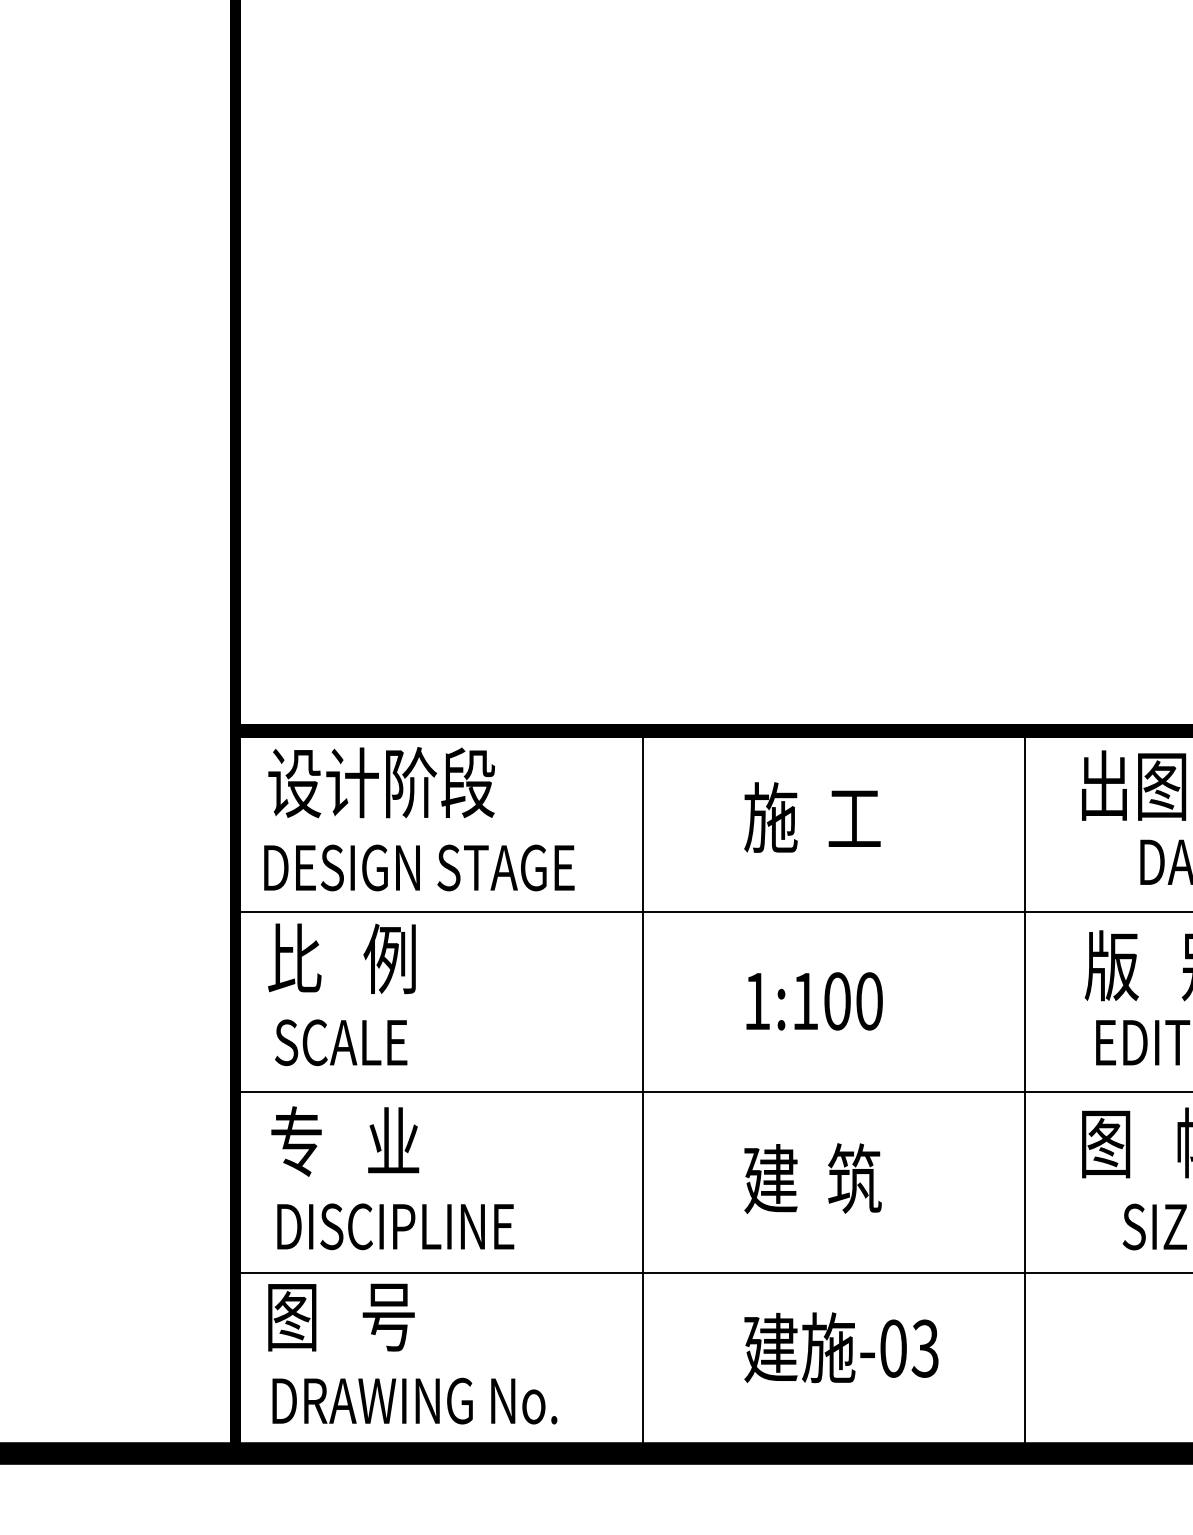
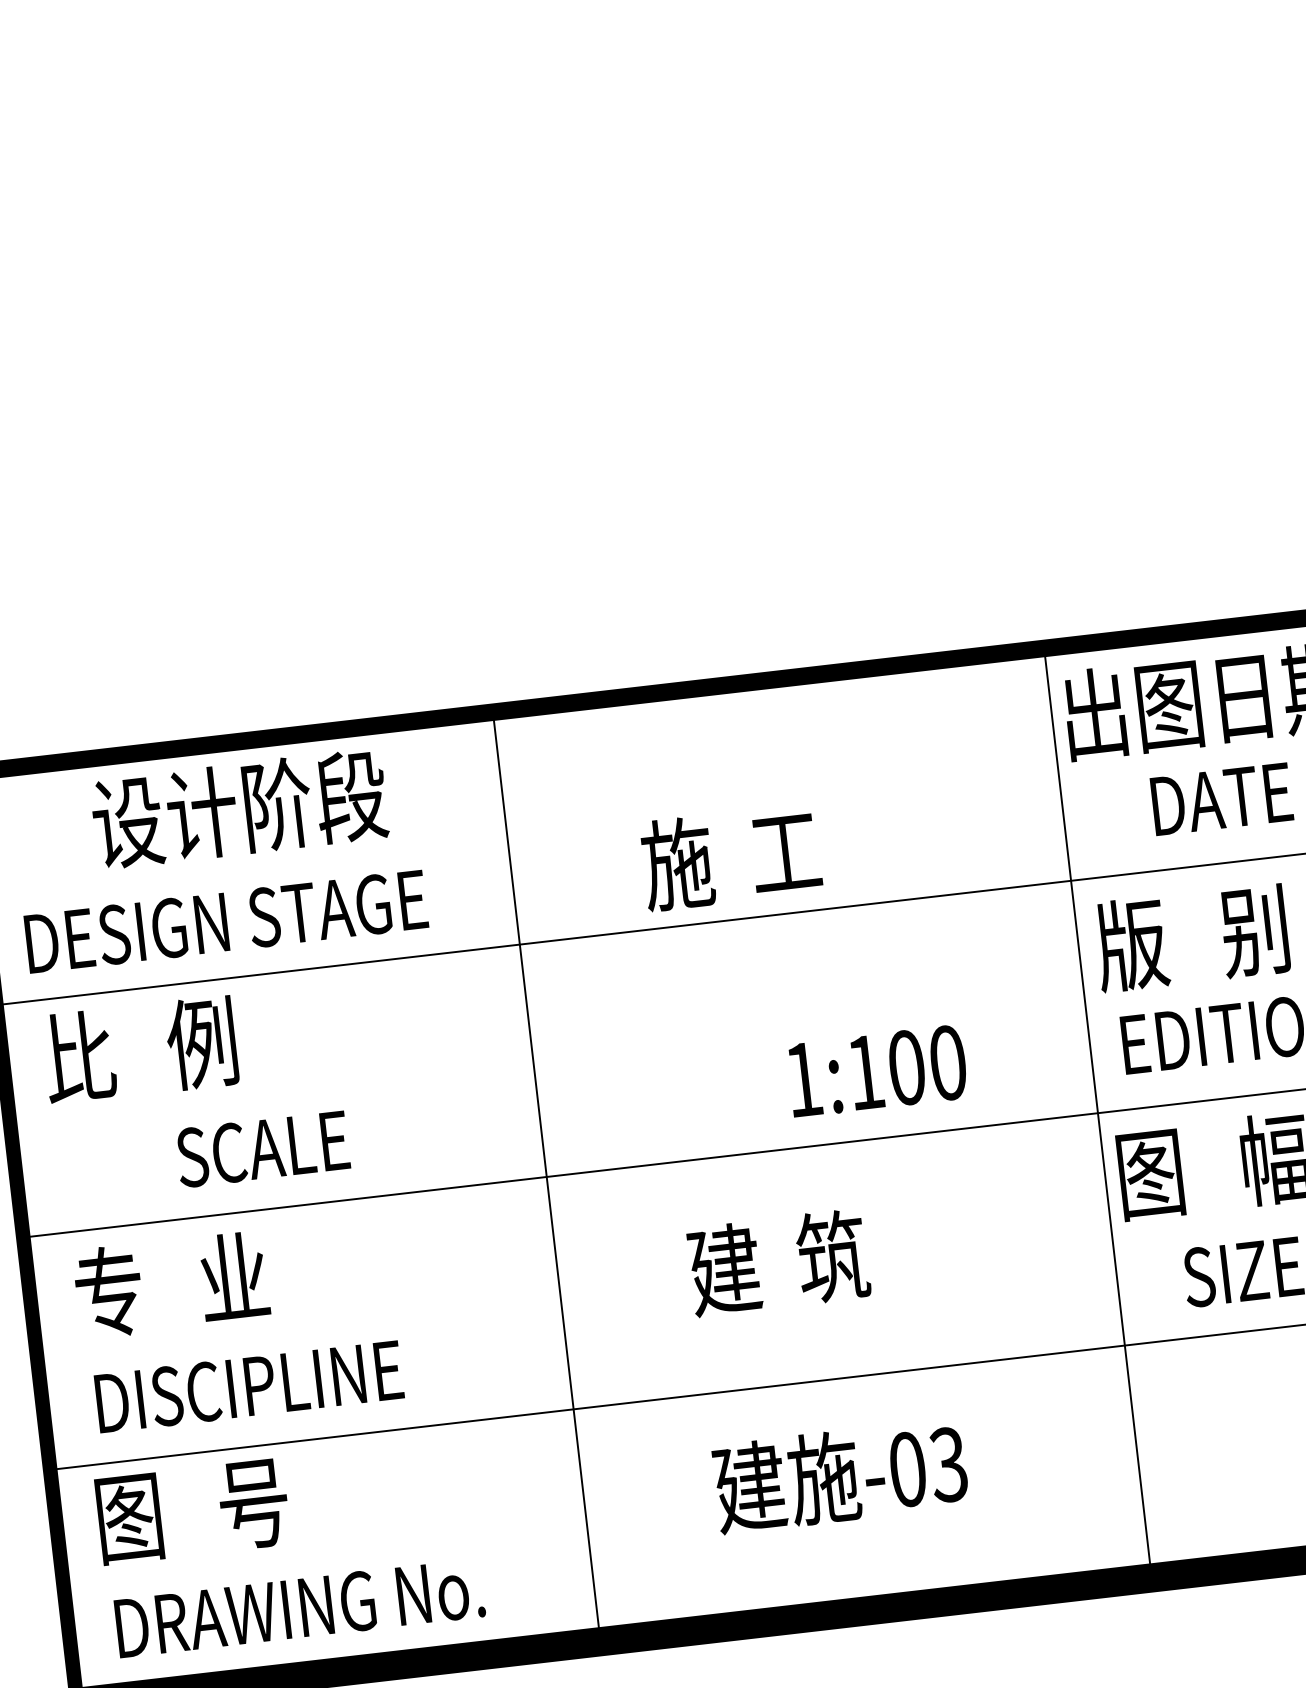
text: (381, 782) -> (239, 808), moved
text: (812, 817) -> (731, 857), moved
text: (814, 1001) -> (877, 1071), moved
text: (341, 1042) -> (263, 1148), moved
line: (1025, 1092) -> (1098, 1113), moved

